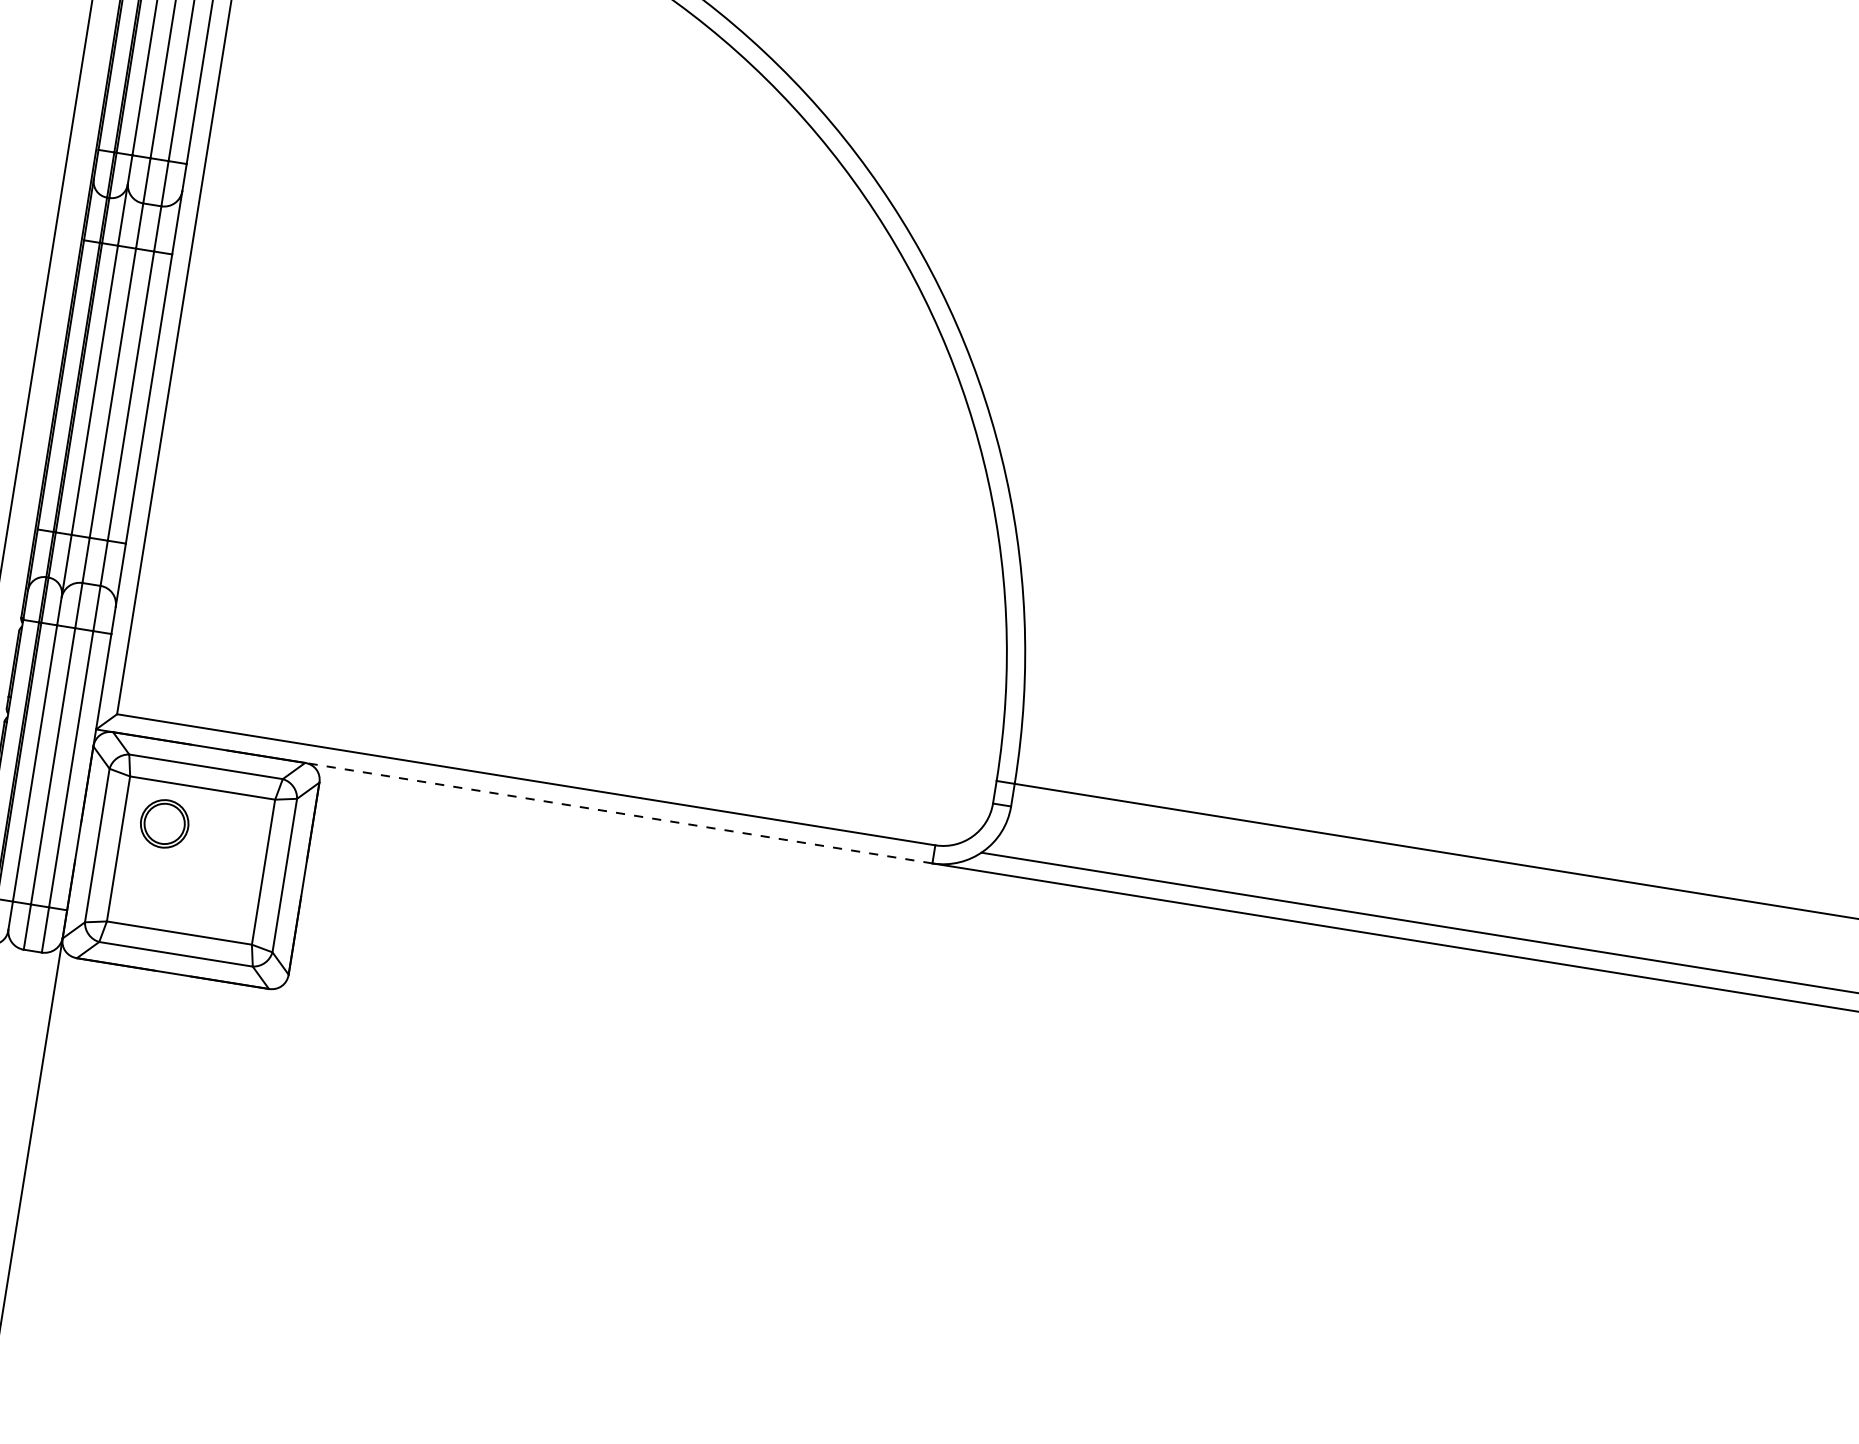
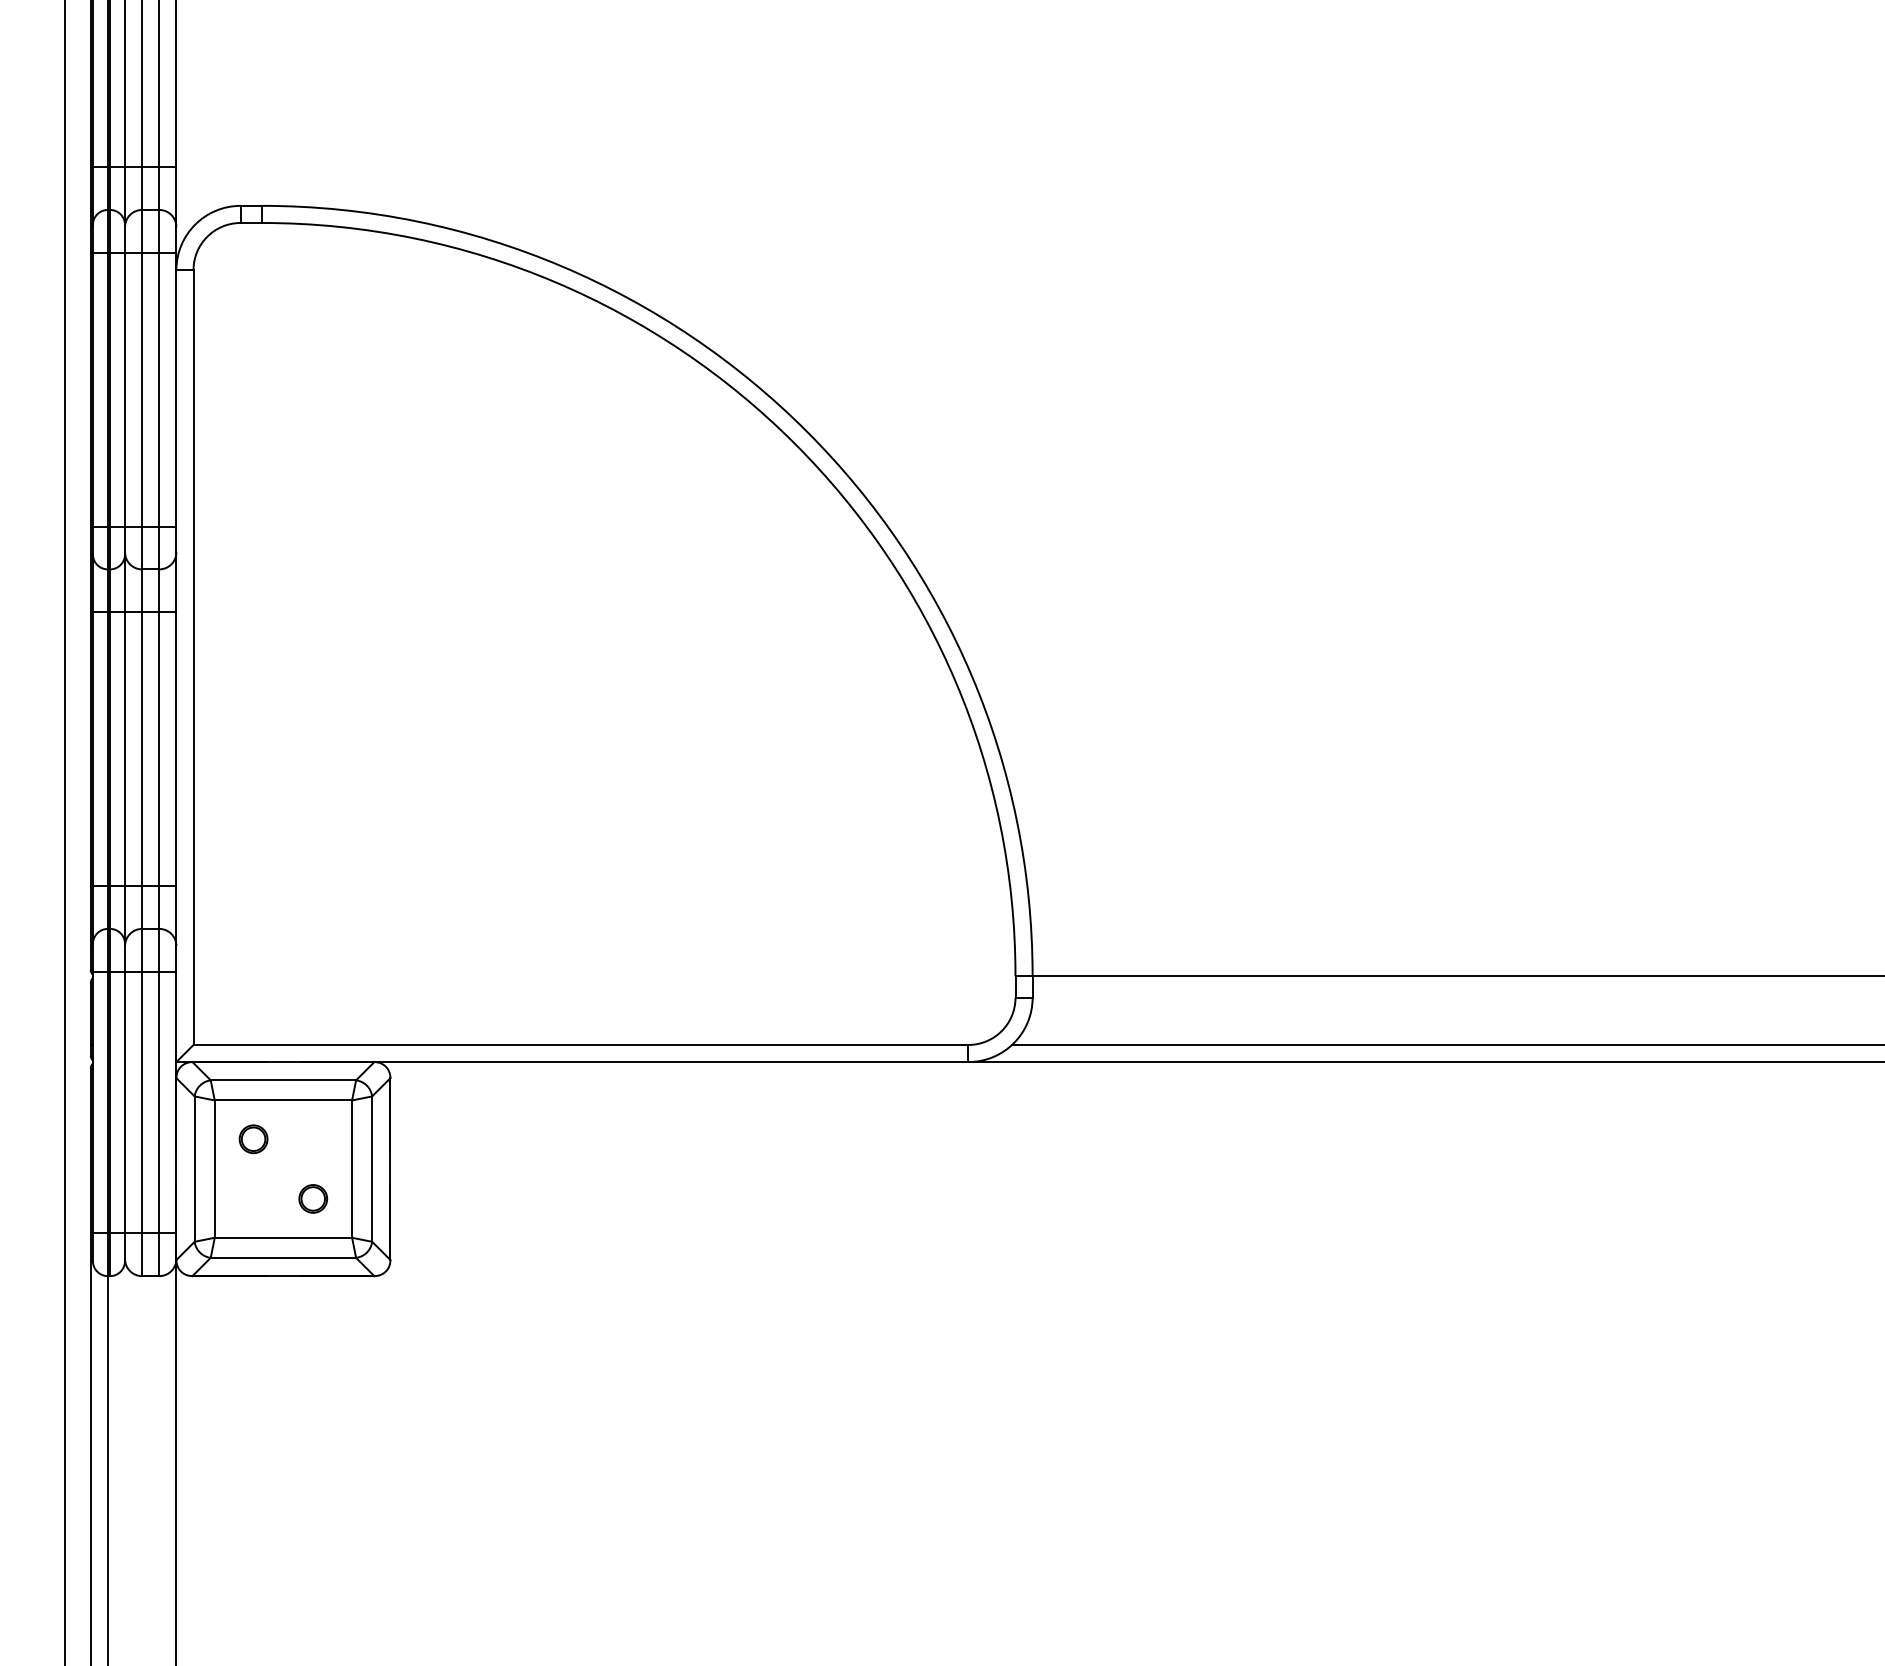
line: (617, 813) -> (670, 1062), dashed -> solid
part: (164, 824) -> (253, 1139), size x0.62
part: (217, 896) -> (313, 1198), added

